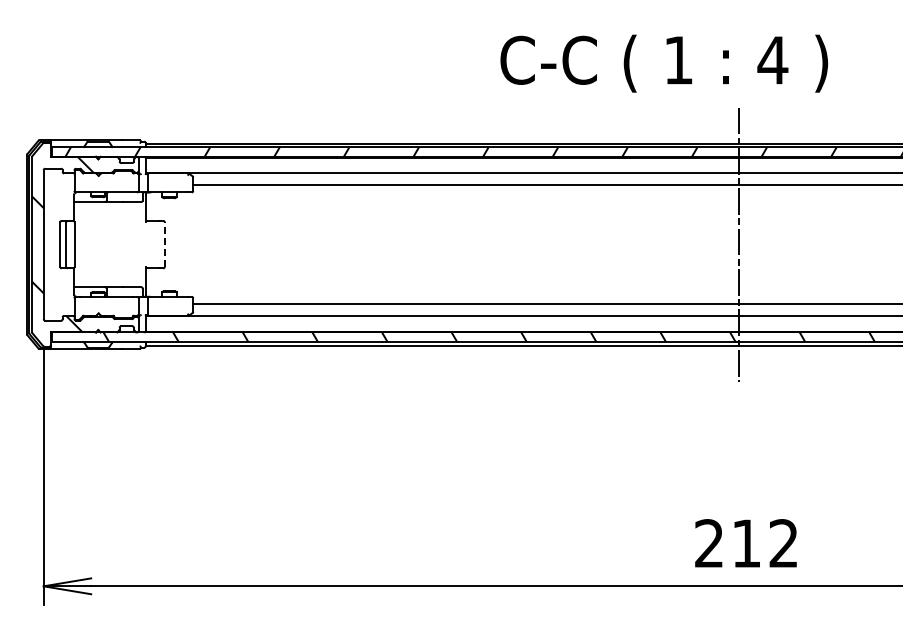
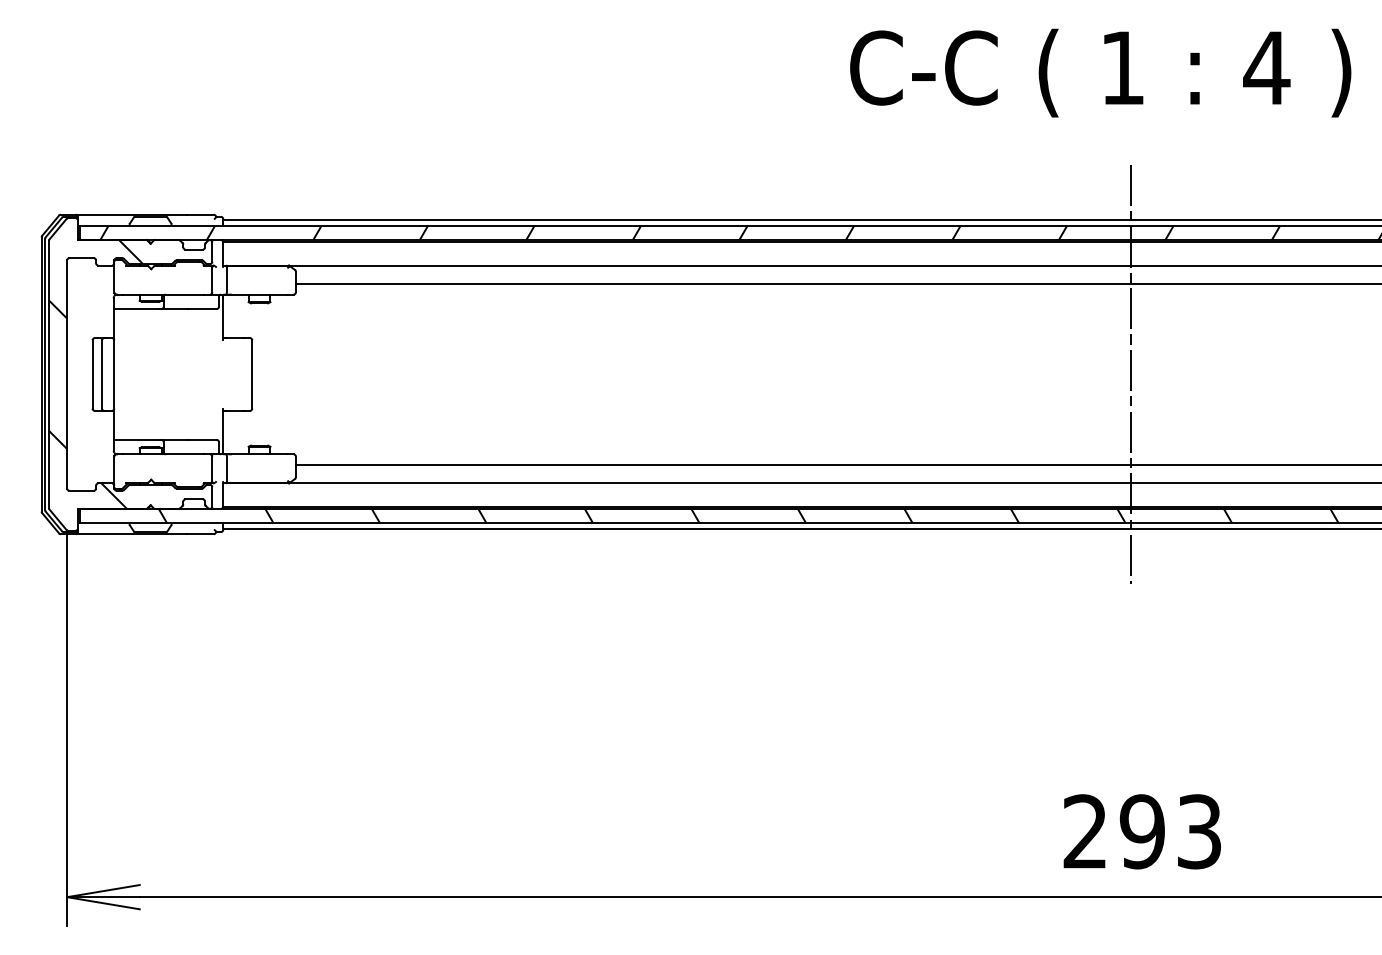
text: (664, 63) -> (1101, 72), moved
line: (164, 244) -> (251, 374), dashed -> solid
text: (764, 543) -> (1169, 831), 212 -> 293

